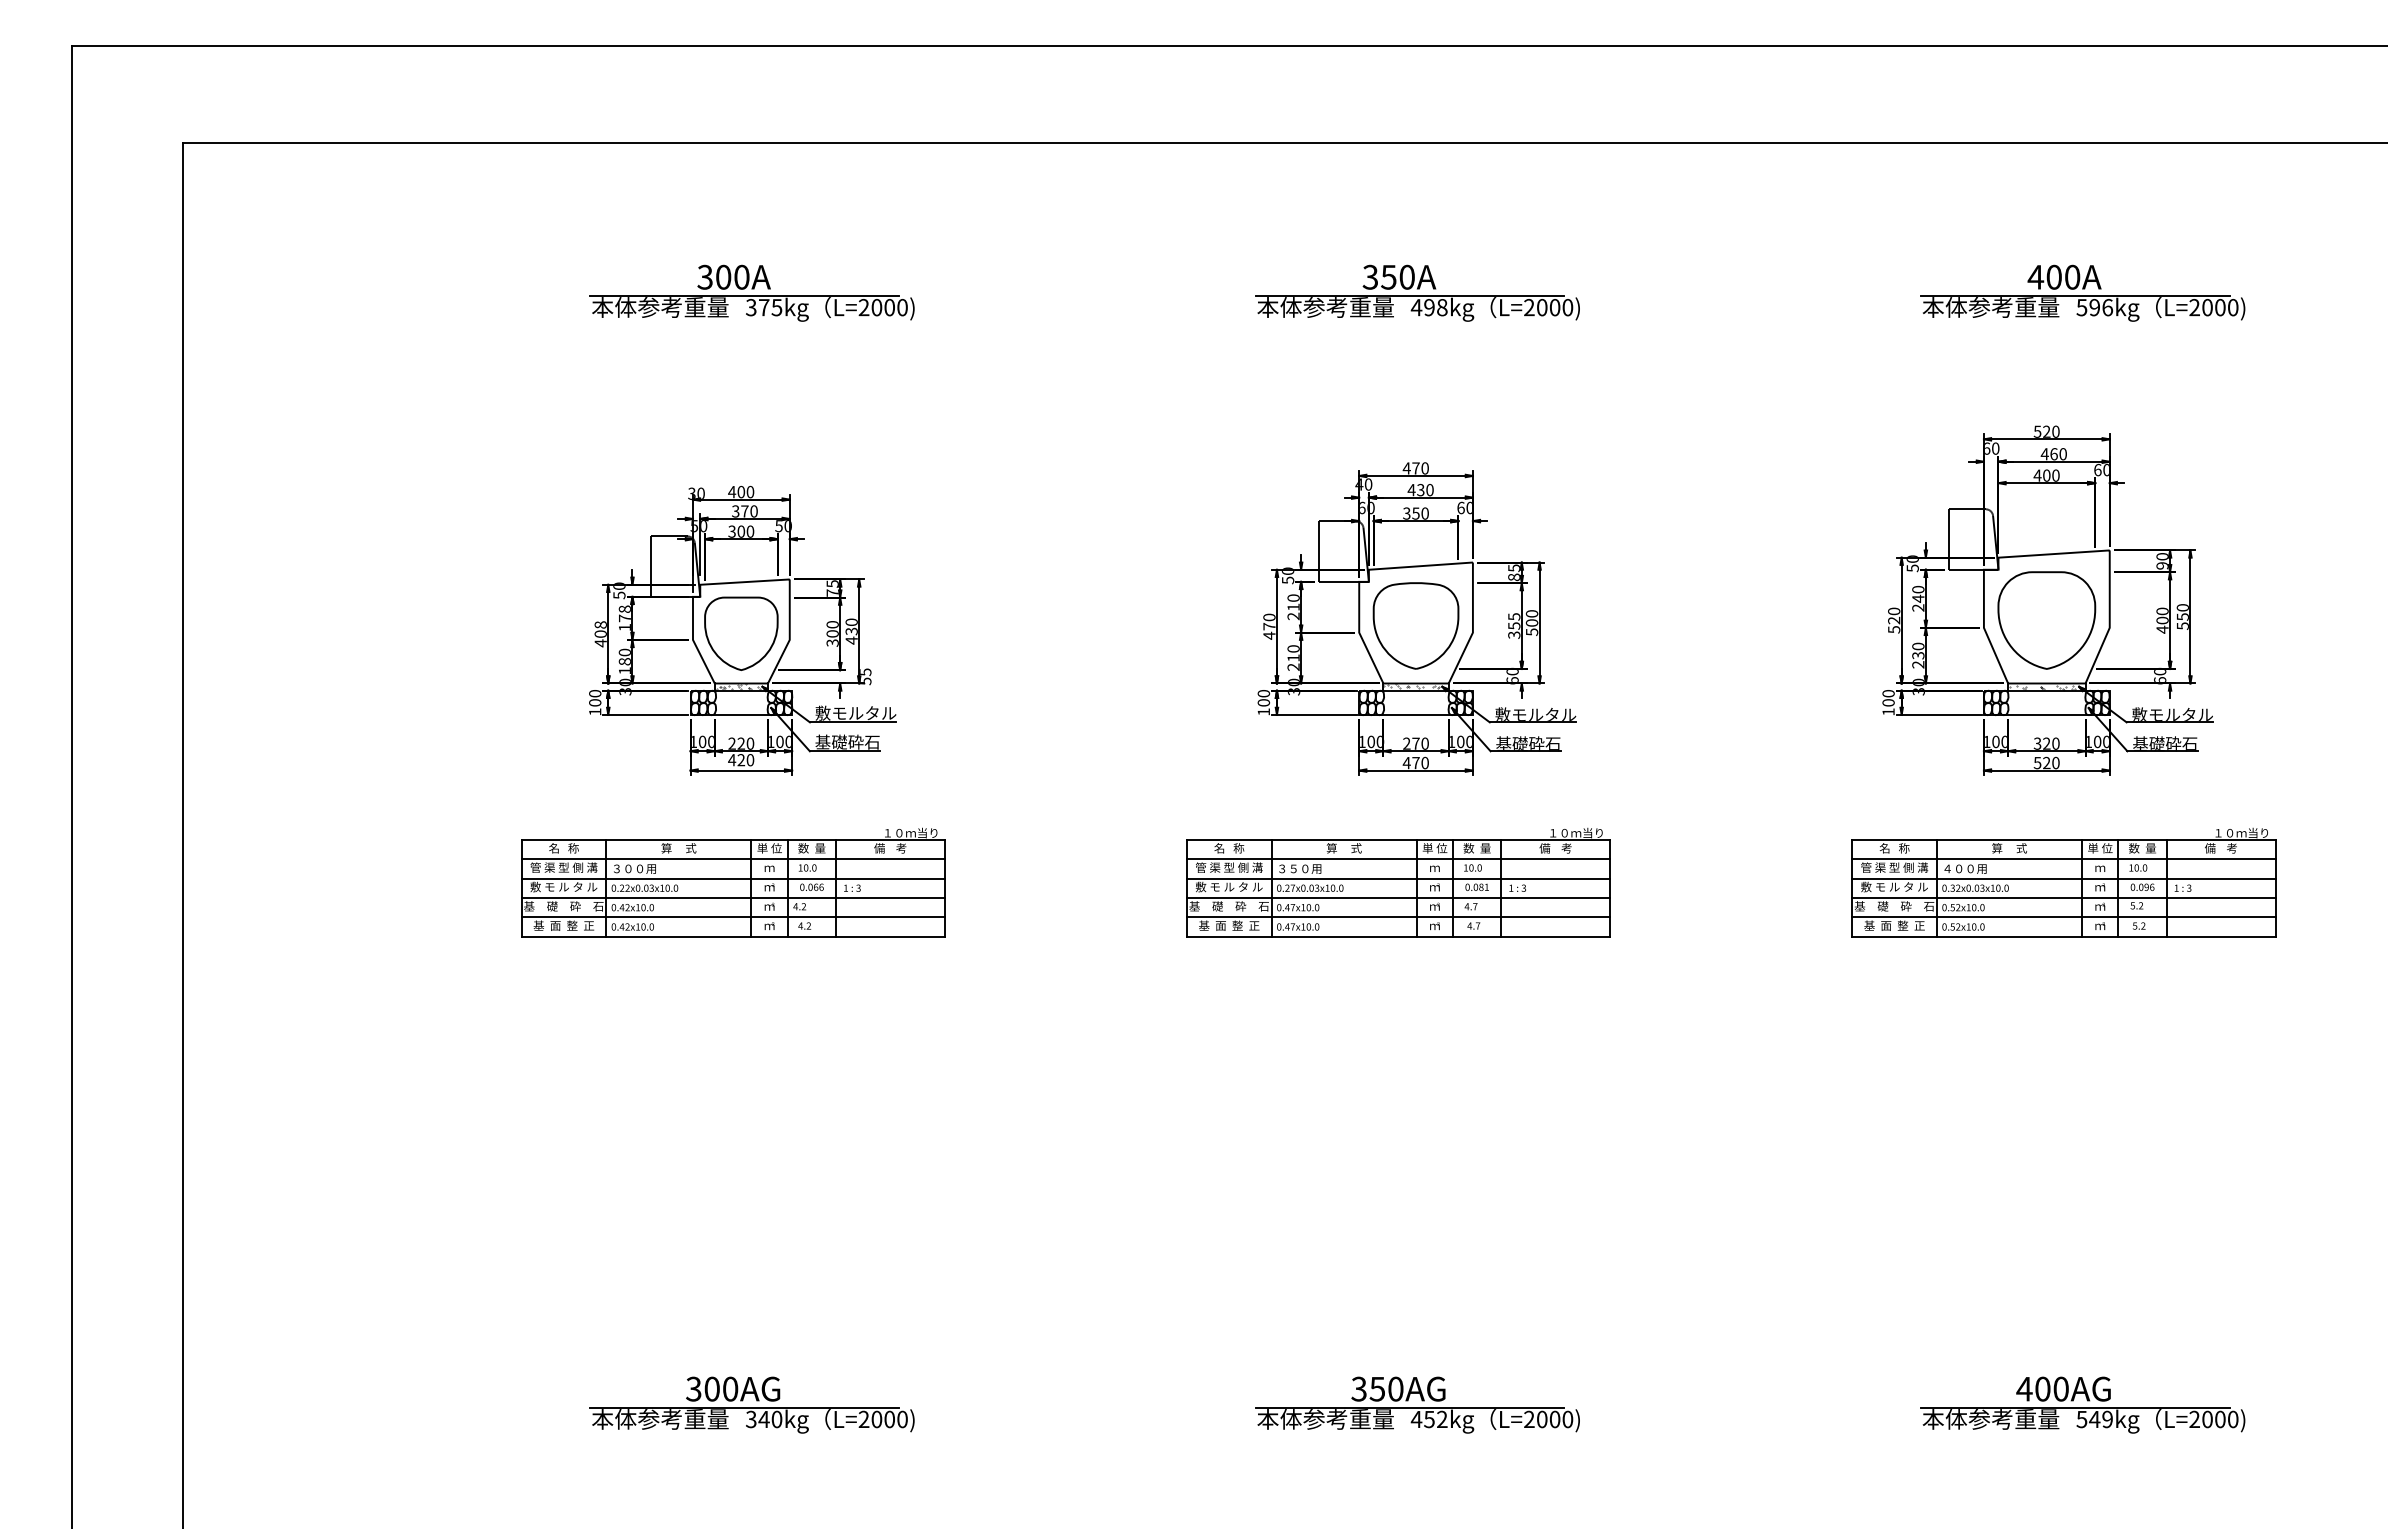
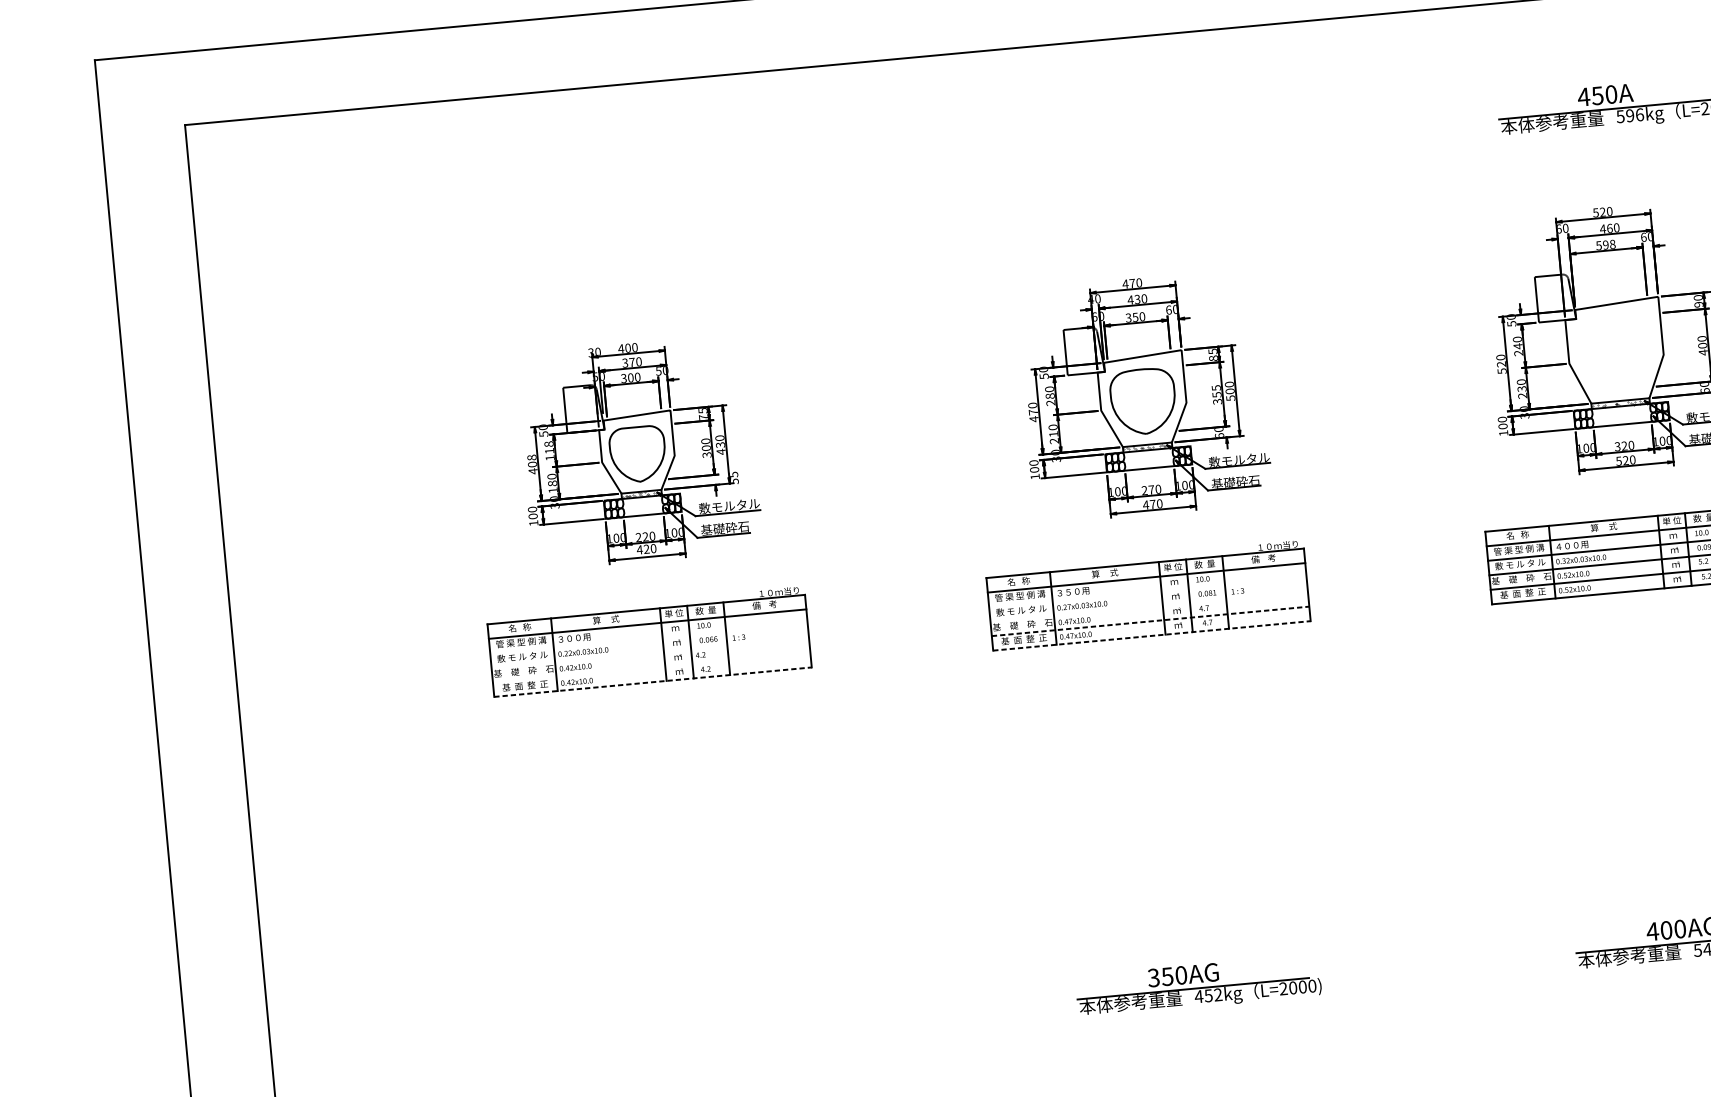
text: (2053, 276) -> (1597, 95), 400A -> 450A
part: (751, 292) -> (621, 197), removed
part: (1417, 292) -> (1121, 151), removed
text: (2046, 475) -> (1605, 245), 400 -> 598
text: (1293, 606) -> (1050, 395), 210 -> 280
text: (624, 618) -> (549, 451), 178 -> 118
part: (2046, 620) -> (1615, 353), removed
line: (733, 878) -> (649, 638), removed
line: (1398, 878) -> (1147, 592), removed
line: (733, 897) -> (650, 652), removed
line: (1398, 897) -> (1149, 606), removed
line: (733, 917) -> (651, 667), removed
line: (1398, 917) -> (1150, 621), solid -> dashed
line: (733, 936) -> (653, 682), solid -> dashed
line: (1398, 936) -> (1151, 635), solid -> dashed
part: (751, 1404) -> (699, 1031), removed

